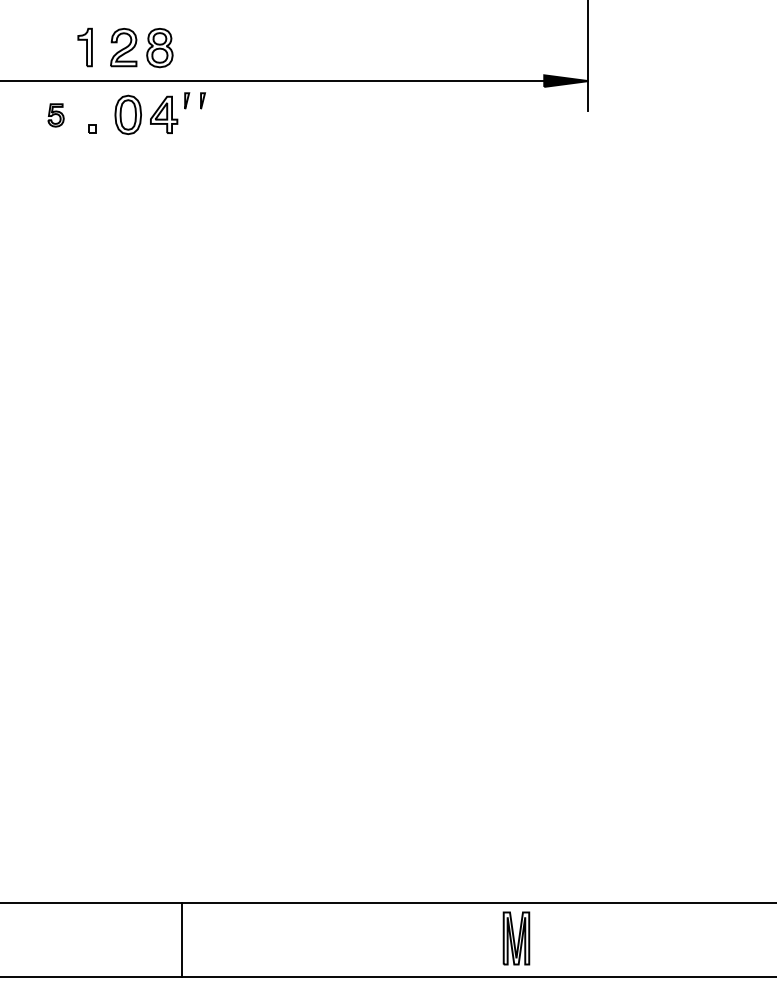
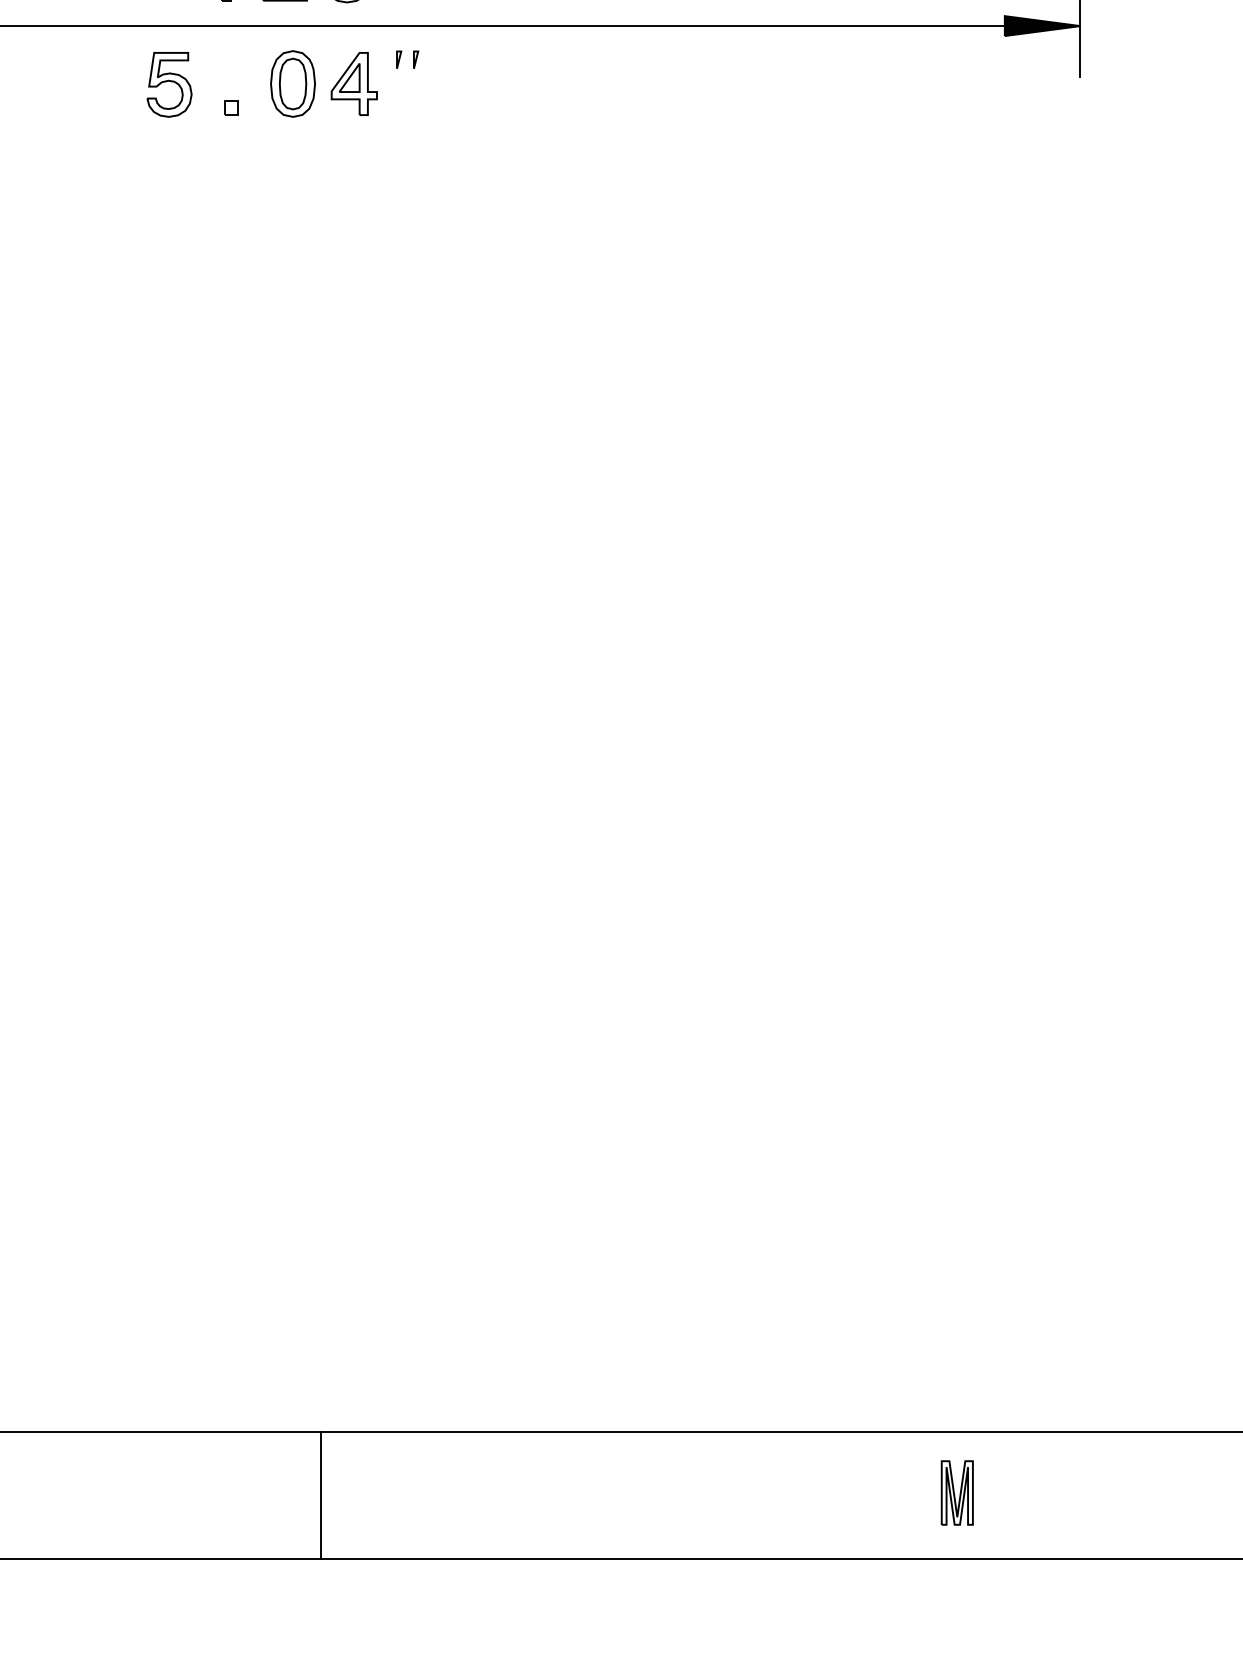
part: (195, 100) -> (408, 59), size x0.62
part: (55, 115) -> (168, 84), size x1.67
part: (516, 937) -> (957, 1491), size x0.71
line: (181, 939) -> (320, 1494), moved

